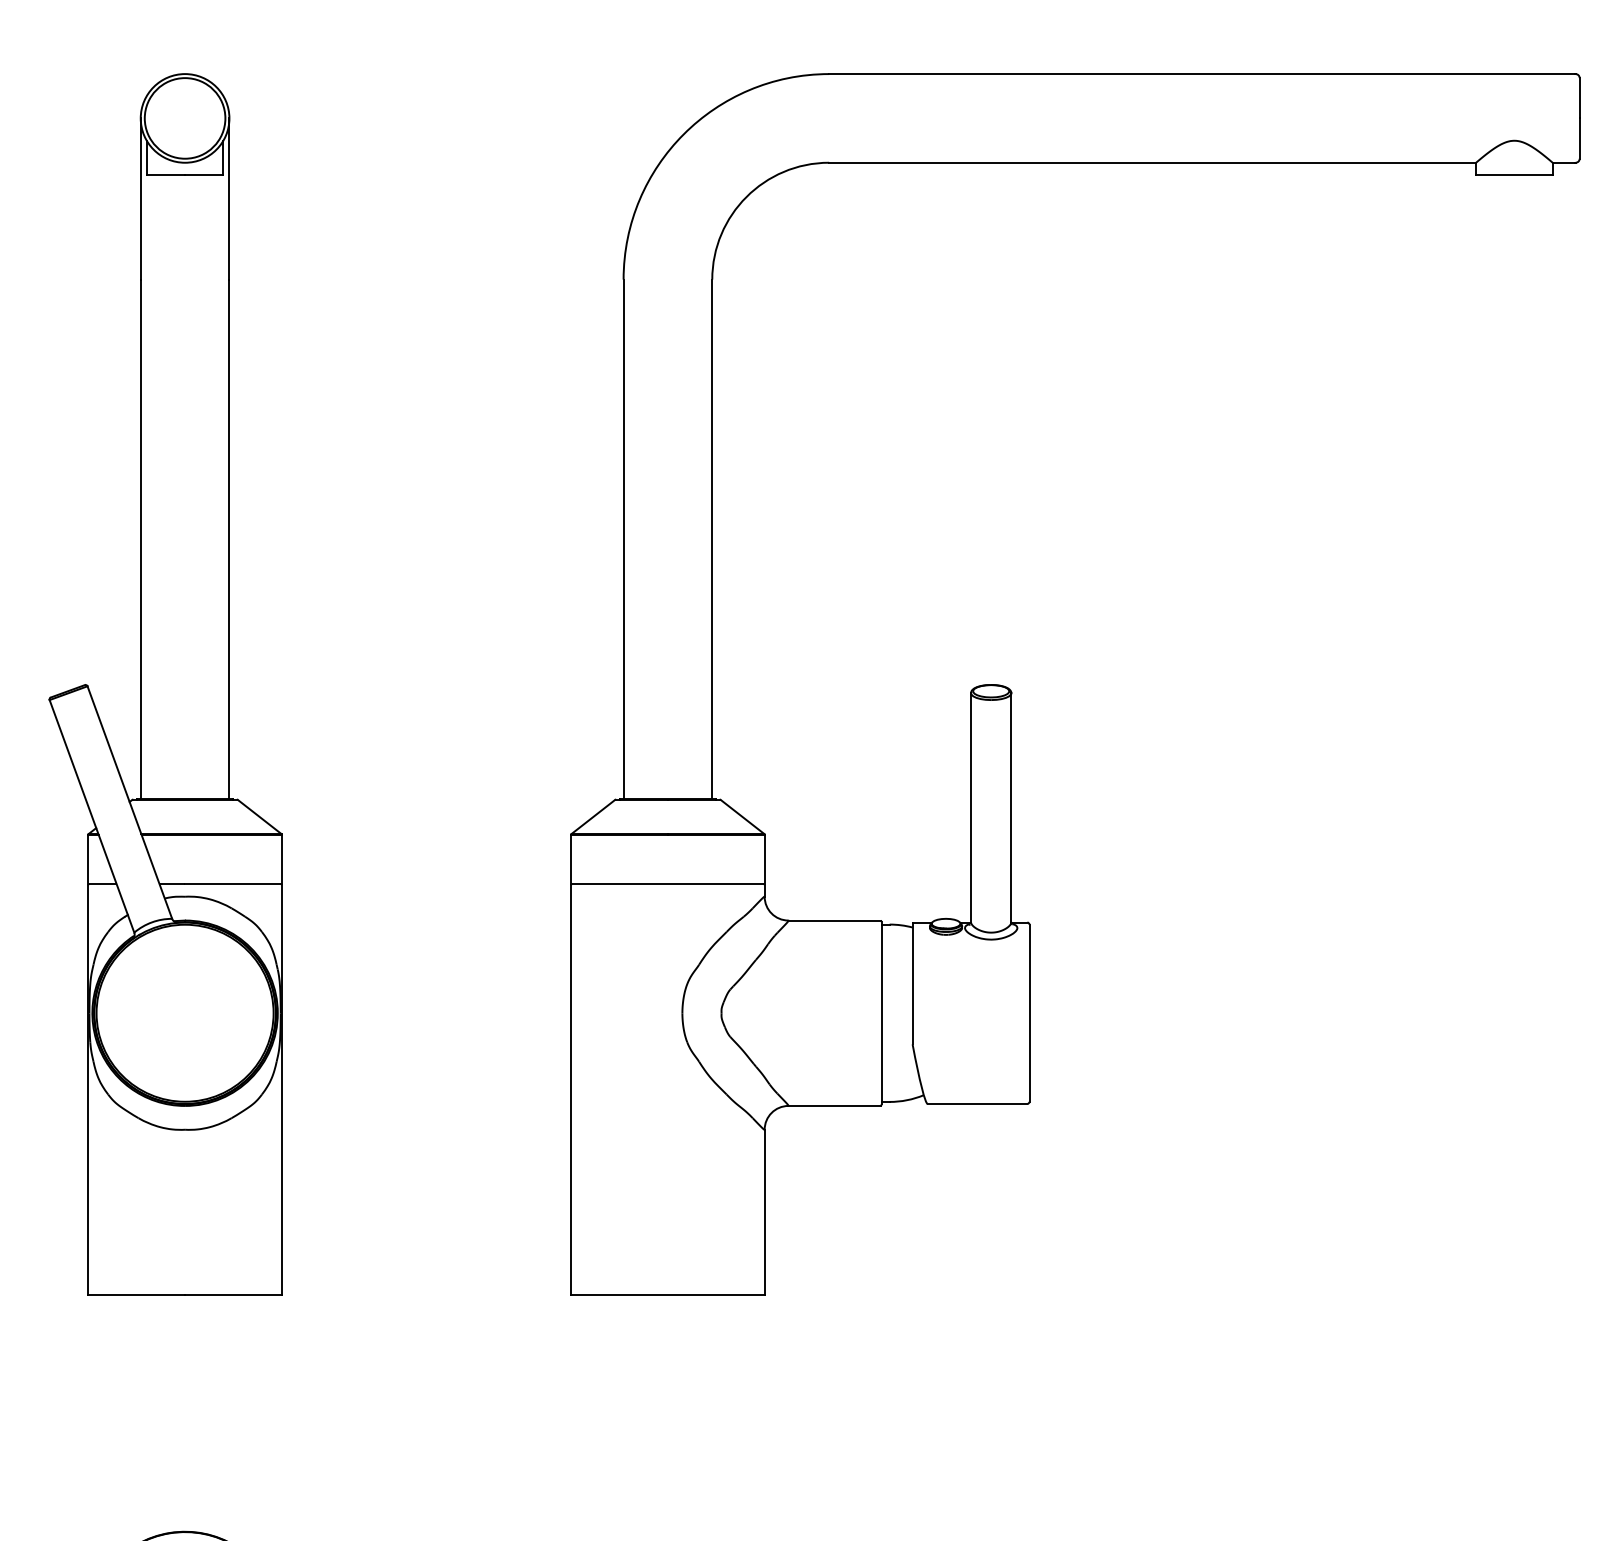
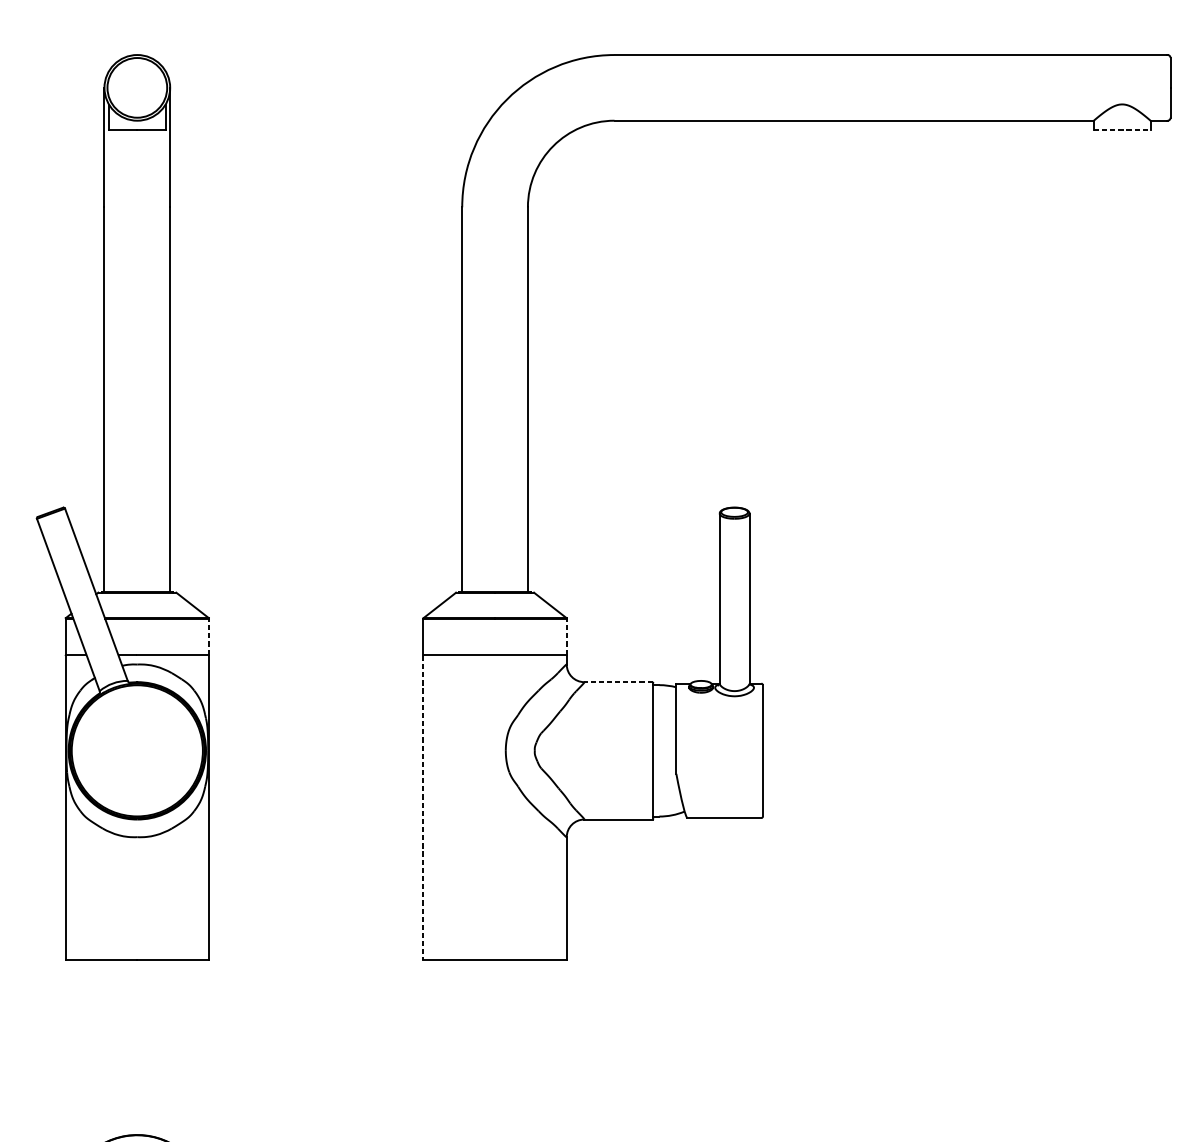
line: (1514, 175) -> (1122, 130), solid -> dashed
line: (281, 858) -> (208, 636), solid -> dashed
line: (764, 858) -> (566, 636), solid -> dashed
line: (834, 920) -> (618, 682), solid -> dashed
line: (571, 1090) -> (423, 808), solid -> dashed

